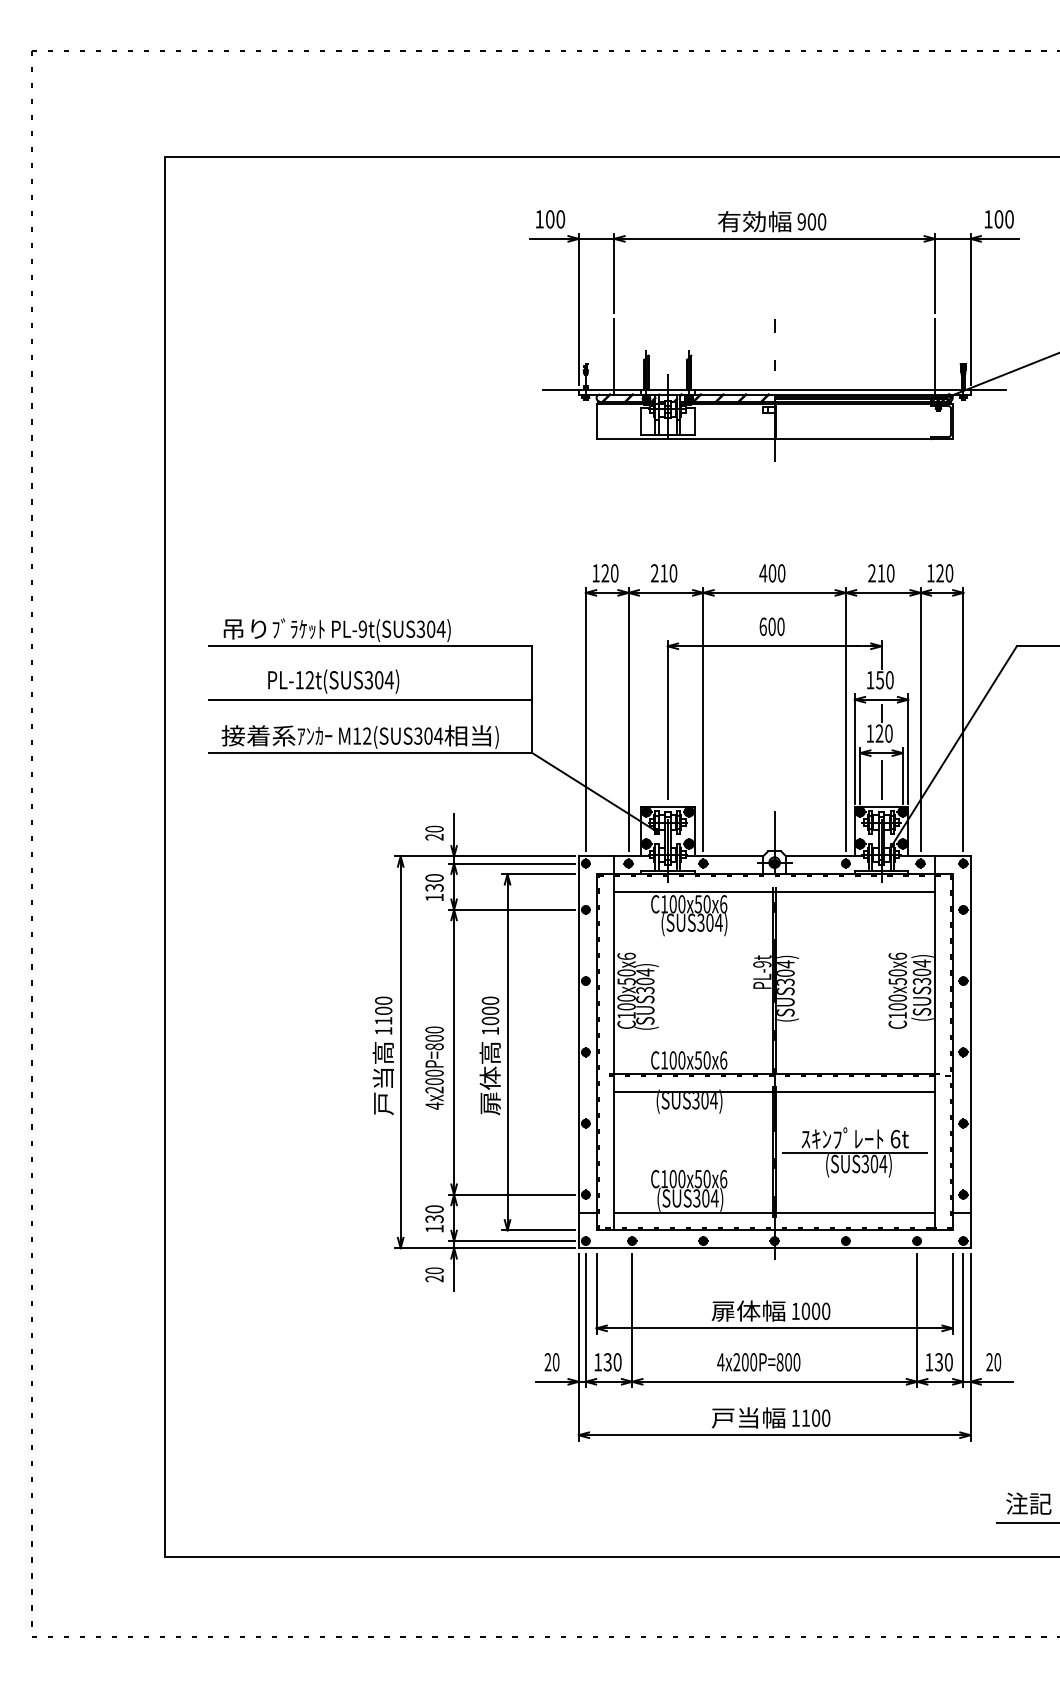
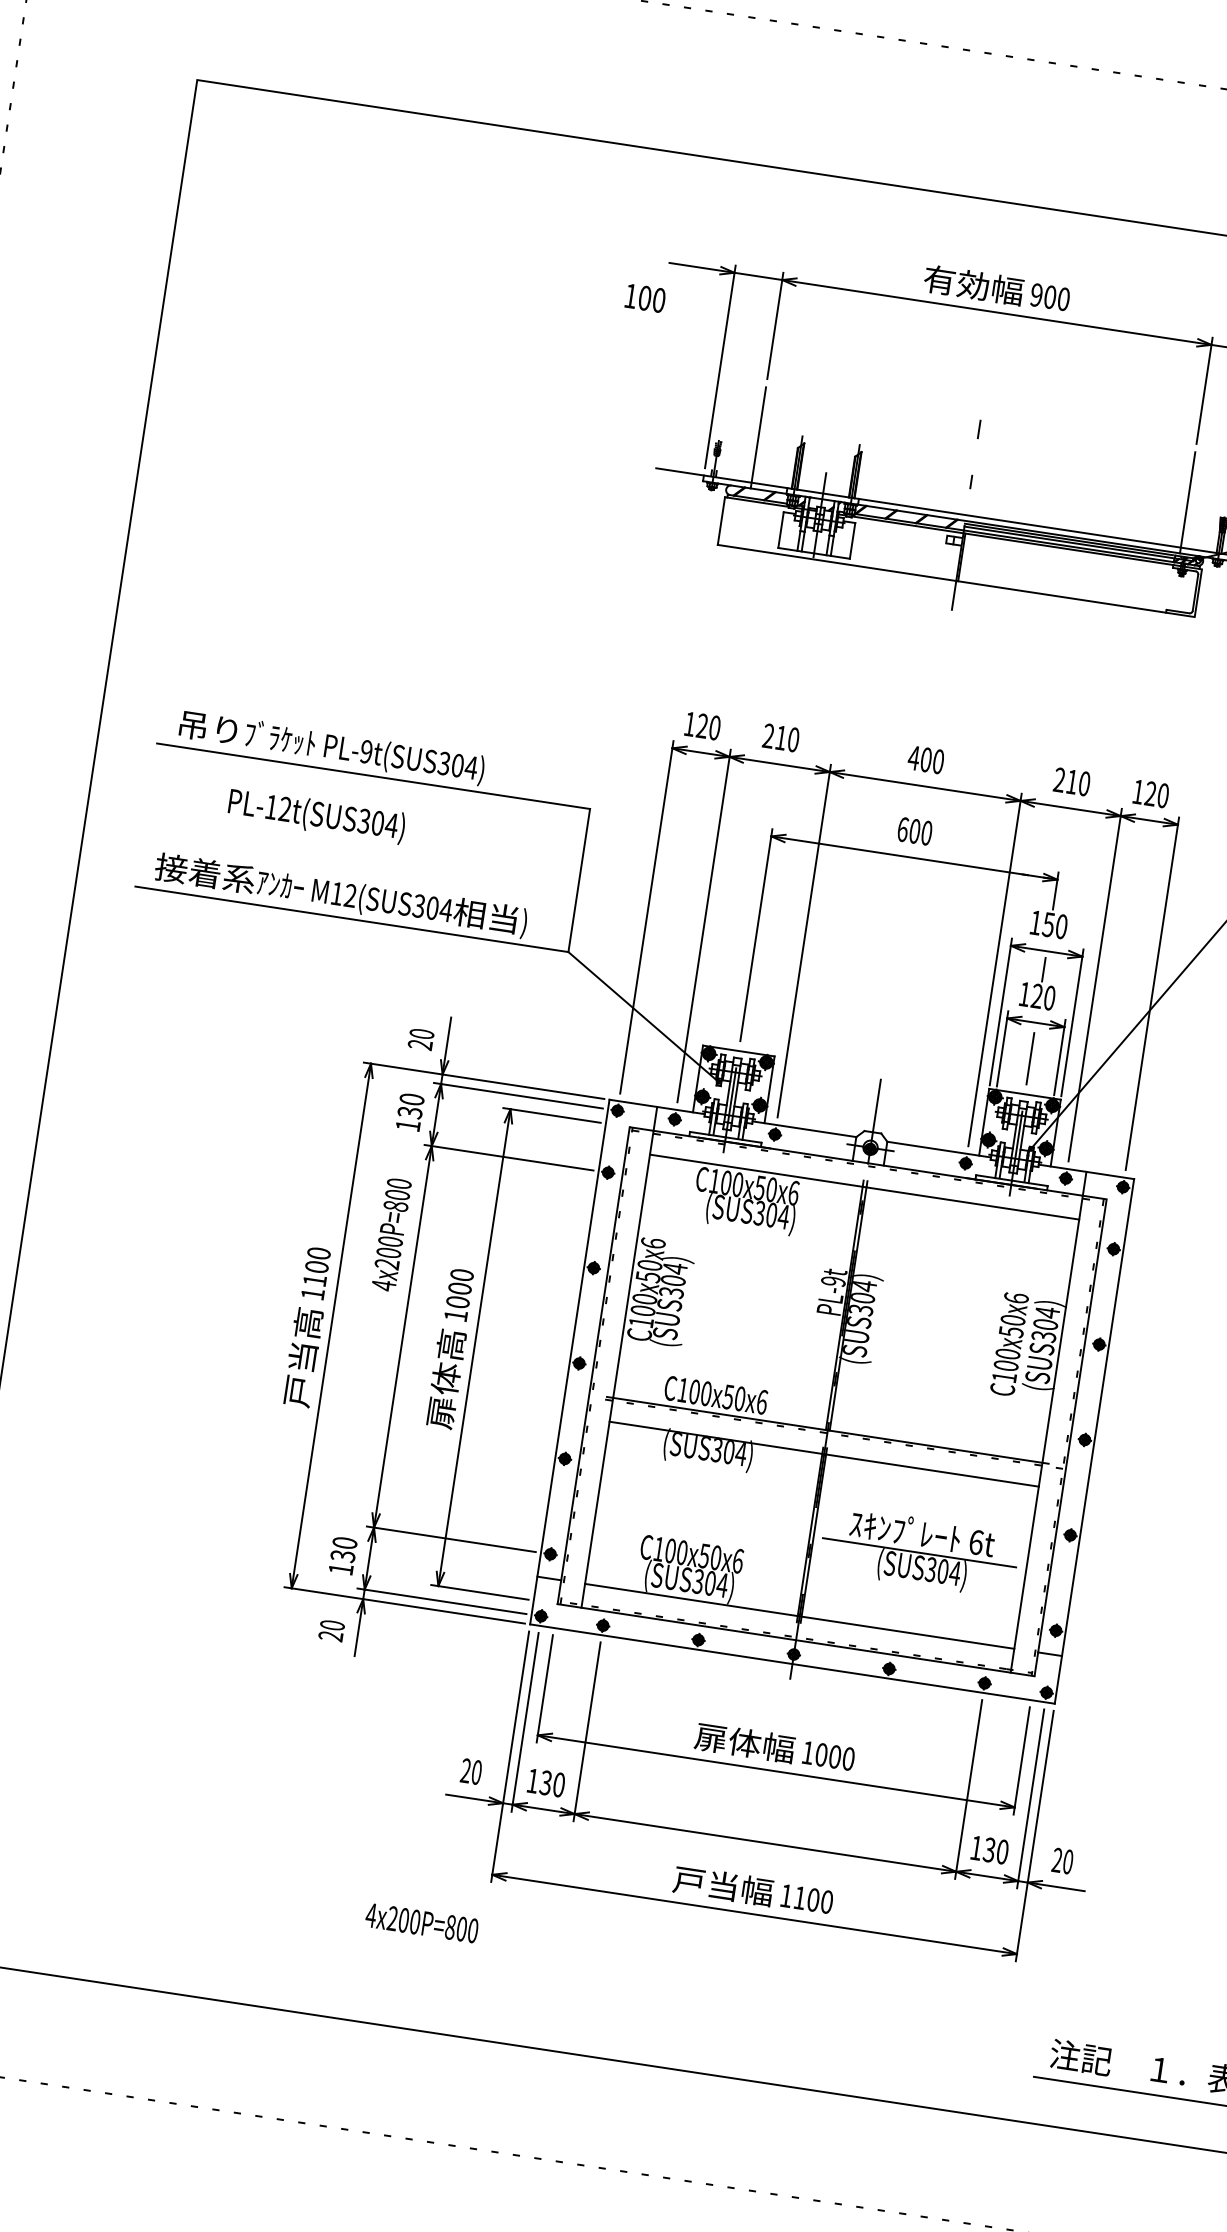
text: (550, 219) -> (645, 298), moved
line: (370, 699) -> (362, 847), removed
text: (434, 1067) -> (391, 1233), moved
text: (758, 1362) -> (421, 1923), moved

